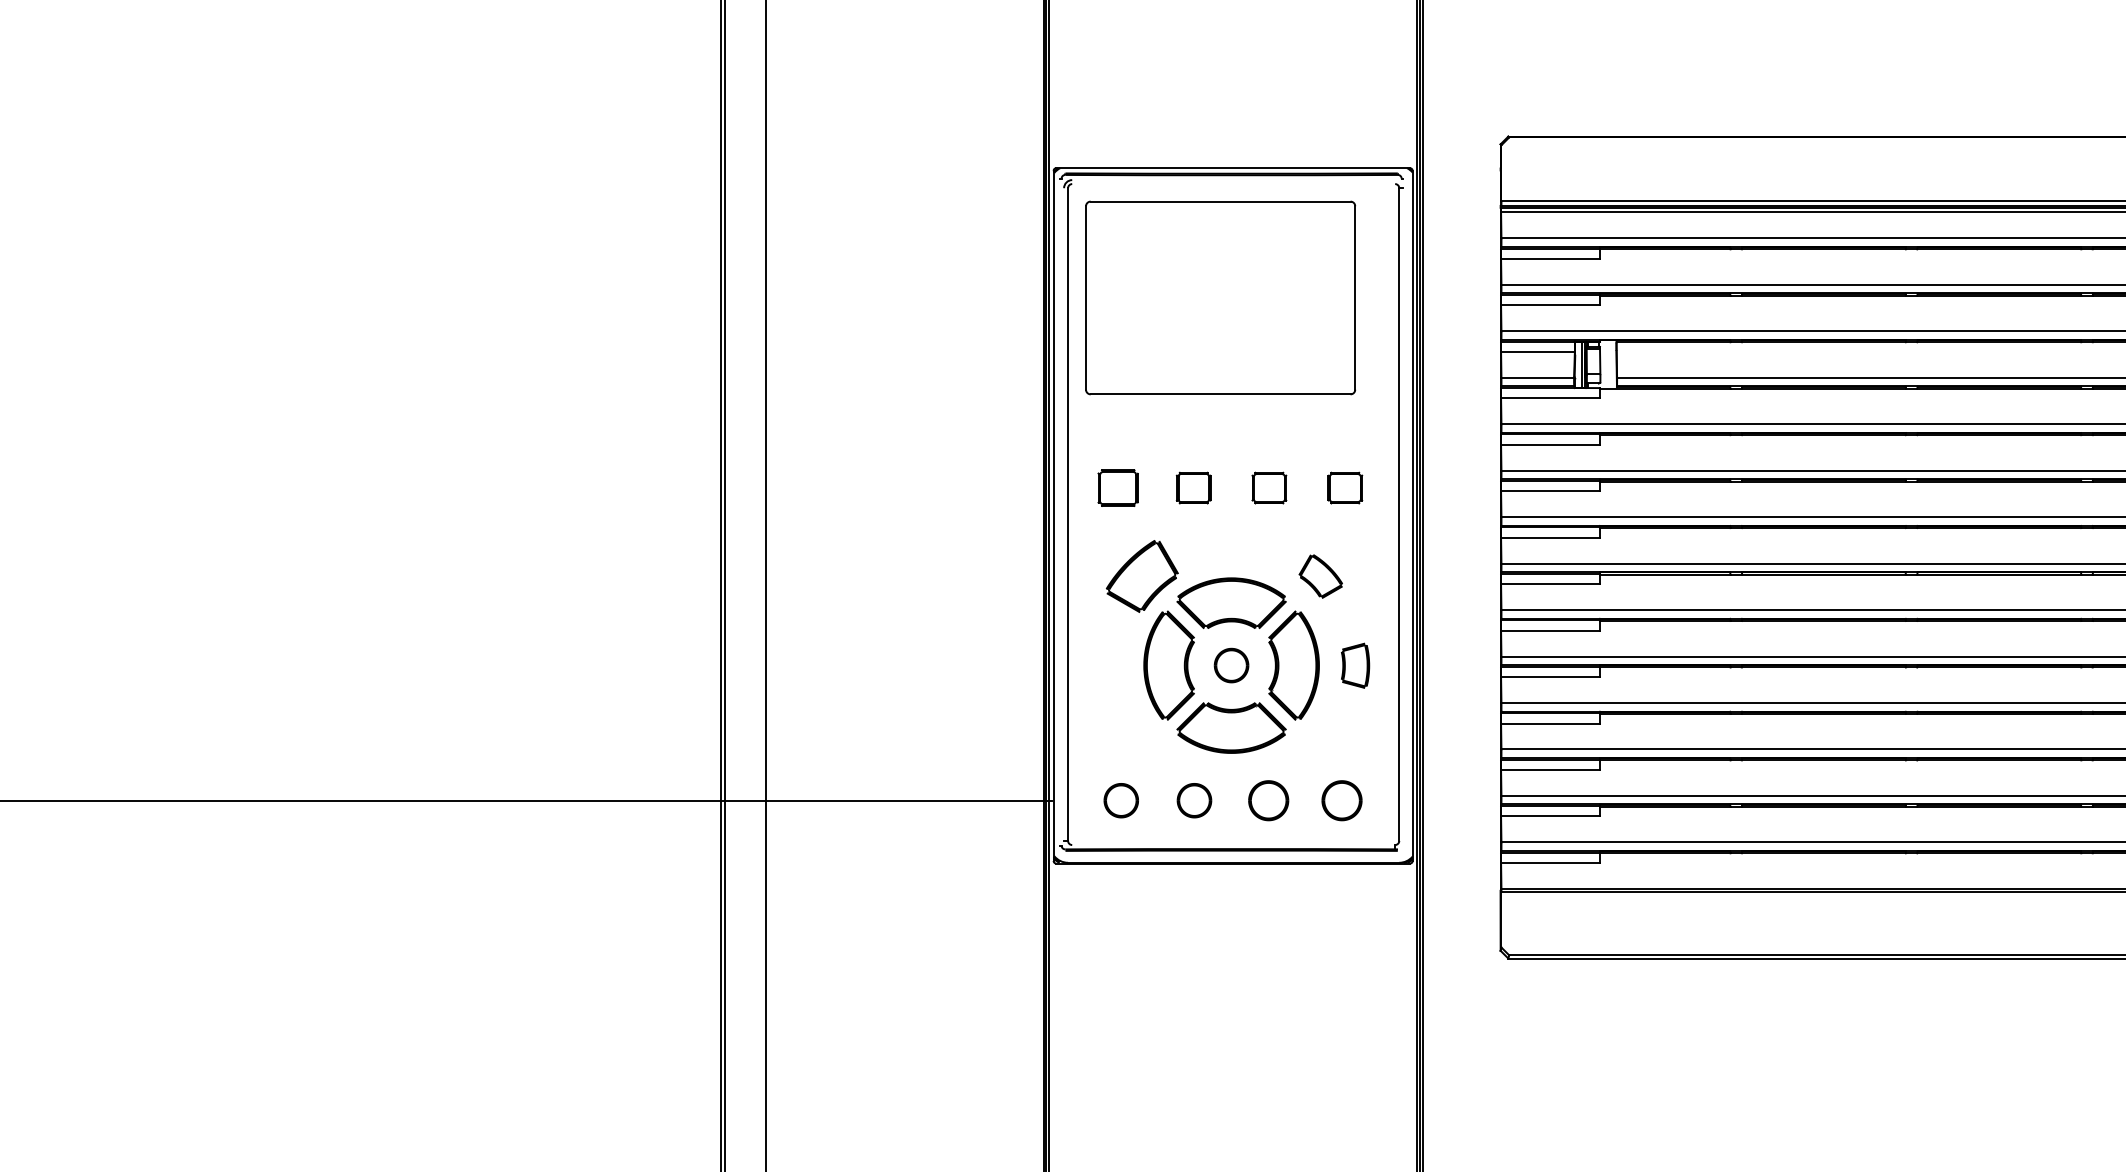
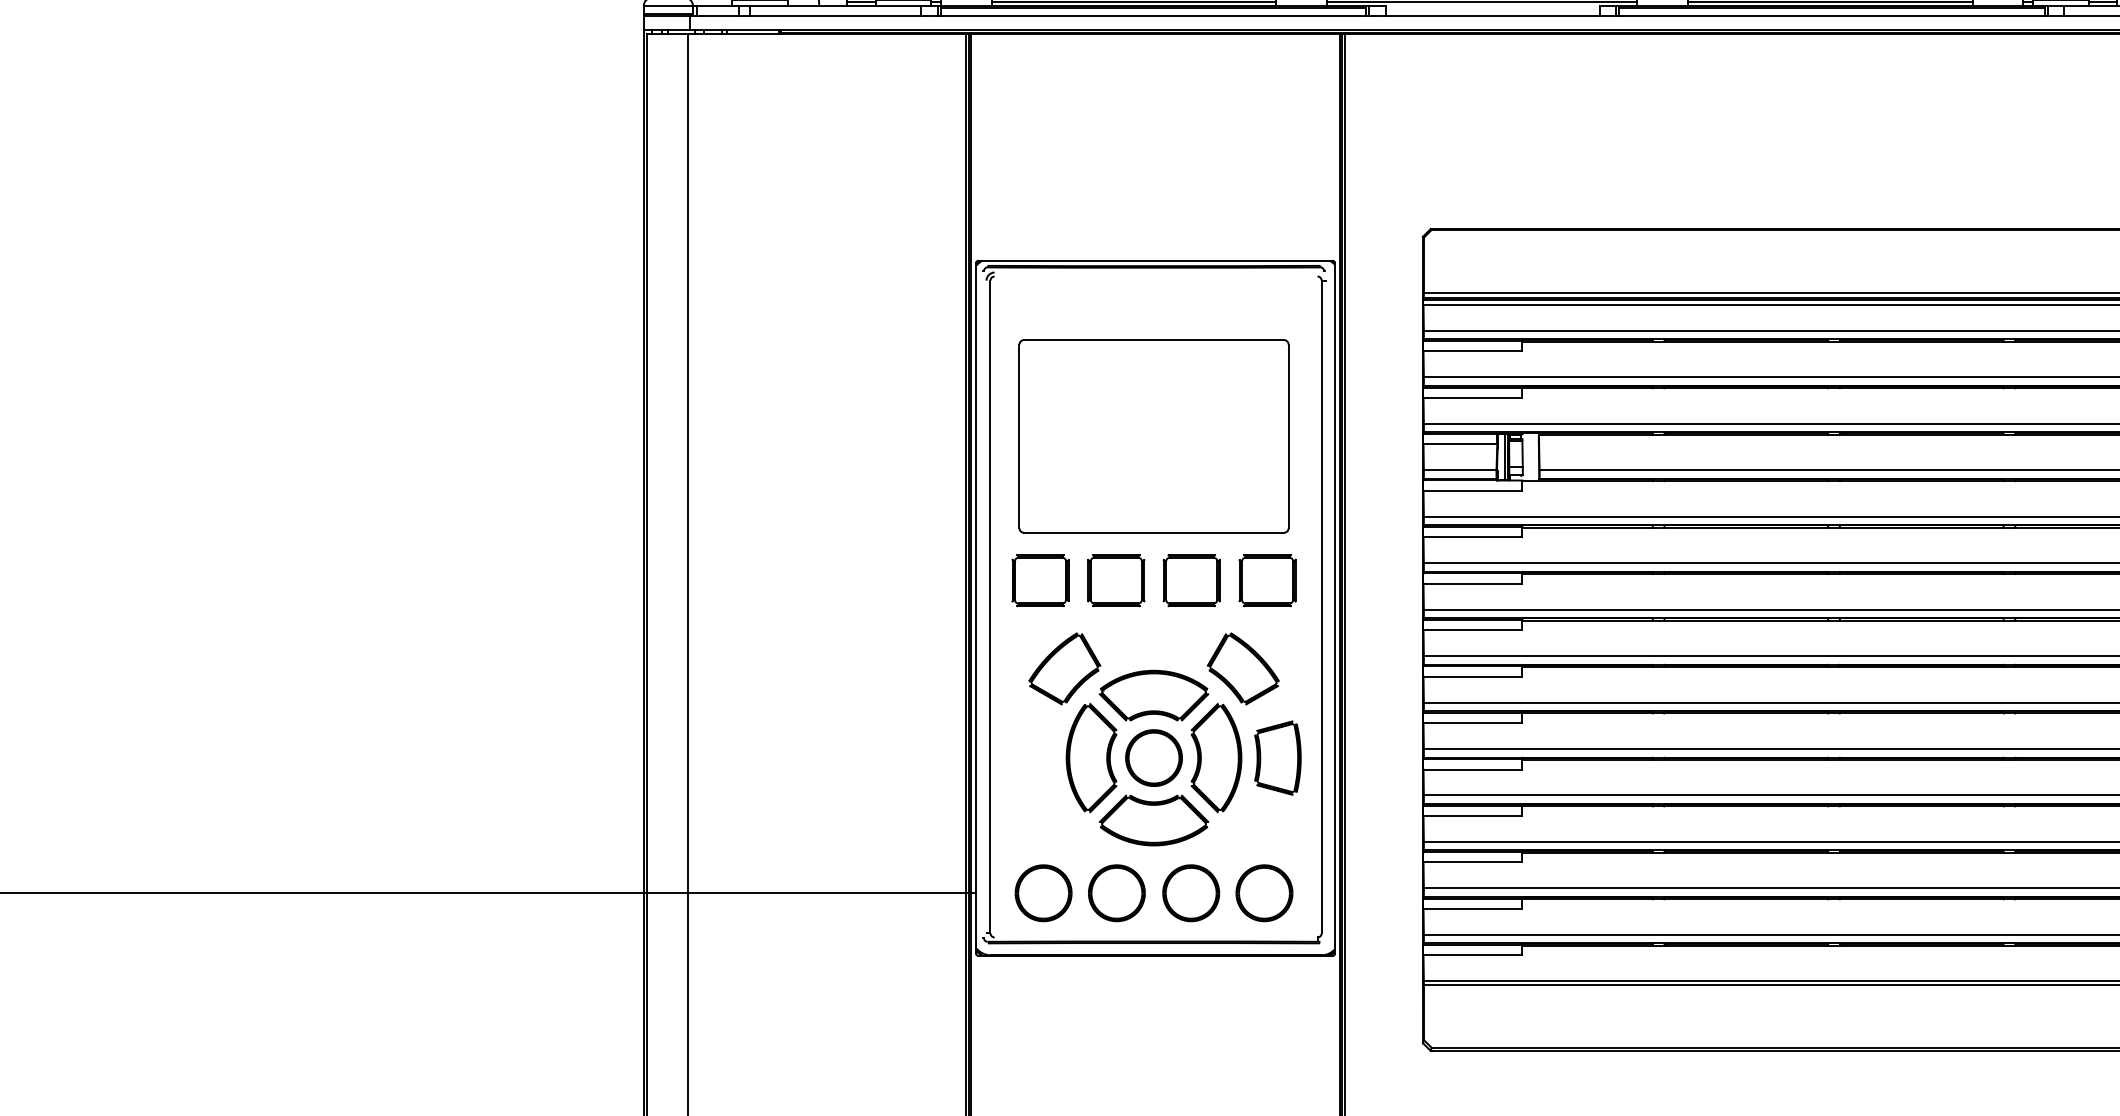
part: (1220, 297) -> (1153, 435), moved
part: (1118, 487) -> (1040, 579), size x1.43
part: (1193, 487) -> (1115, 579), size x1.67
part: (1269, 487) -> (1191, 579), size x1.67
part: (1345, 487) -> (1267, 579), size x1.67
part: (1320, 576) -> (1242, 668), size x1.67
part: (1231, 665) -> (1153, 757), size x1.67
part: (1355, 665) -> (1277, 757), size x1.67
part: (1121, 800) -> (1043, 892), size x1.67
part: (1194, 800) -> (1116, 892), size x1.67
part: (1268, 800) -> (1190, 892), size x1.43
part: (1341, 800) -> (1263, 892), size x1.43

